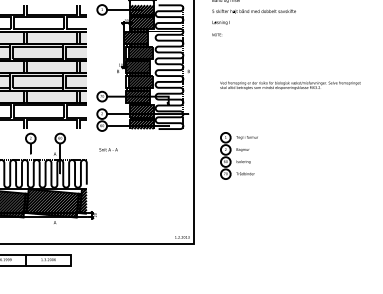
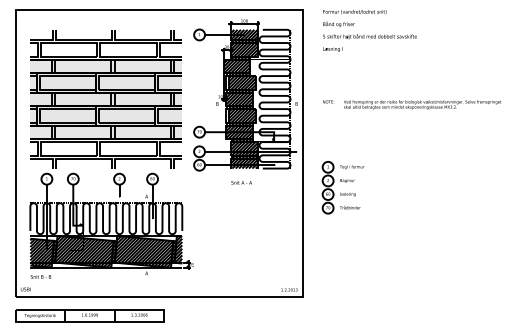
text: (217, 34) -> (328, 101), moved
text: (290, 85) -> (422, 104), moved
text: (108, 149) -> (241, 182), moved
part: (238, 155) -> (342, 187), moved

